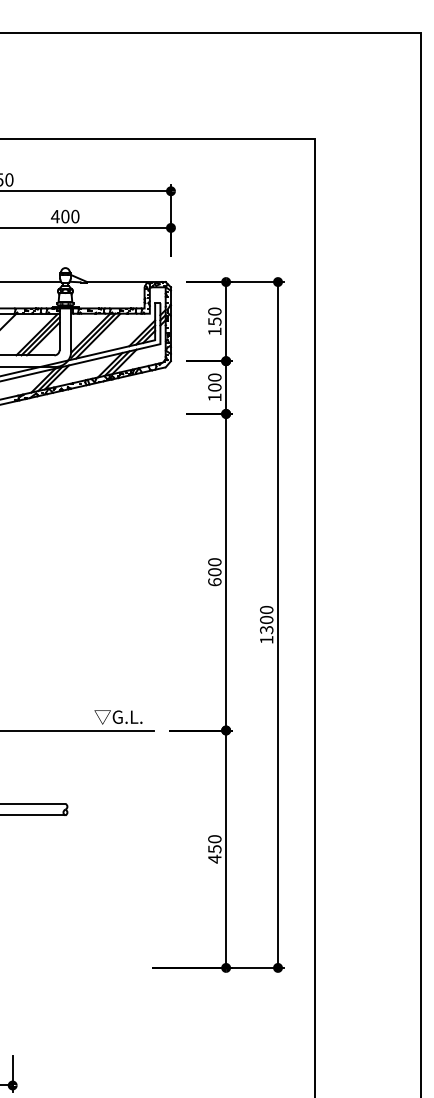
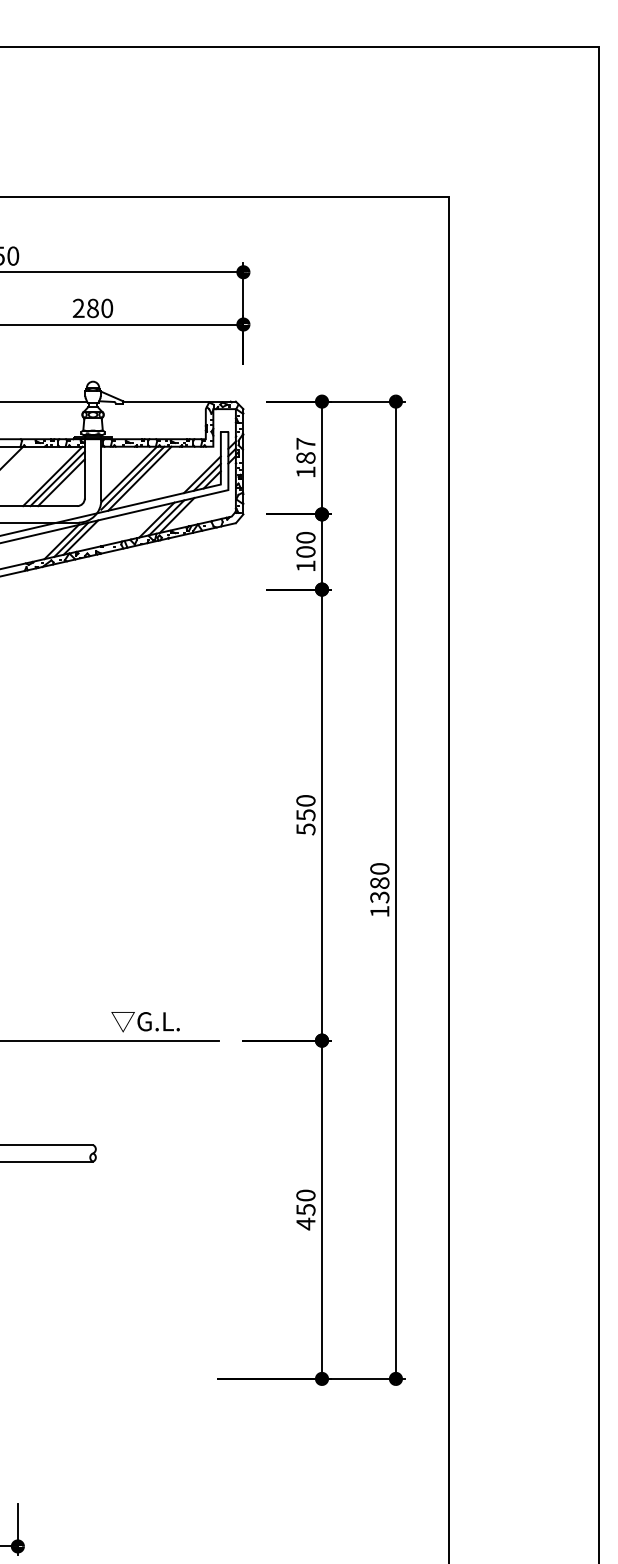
text: (60, 215) -> (85, 307), 400 -> 280
text: (214, 316) -> (305, 450), 150 -> 187
text: (214, 577) -> (305, 822), 600 -> 550
text: (266, 619) -> (379, 882), 1300 -> 1380
text: (118, 717) -> (145, 1022), moved

